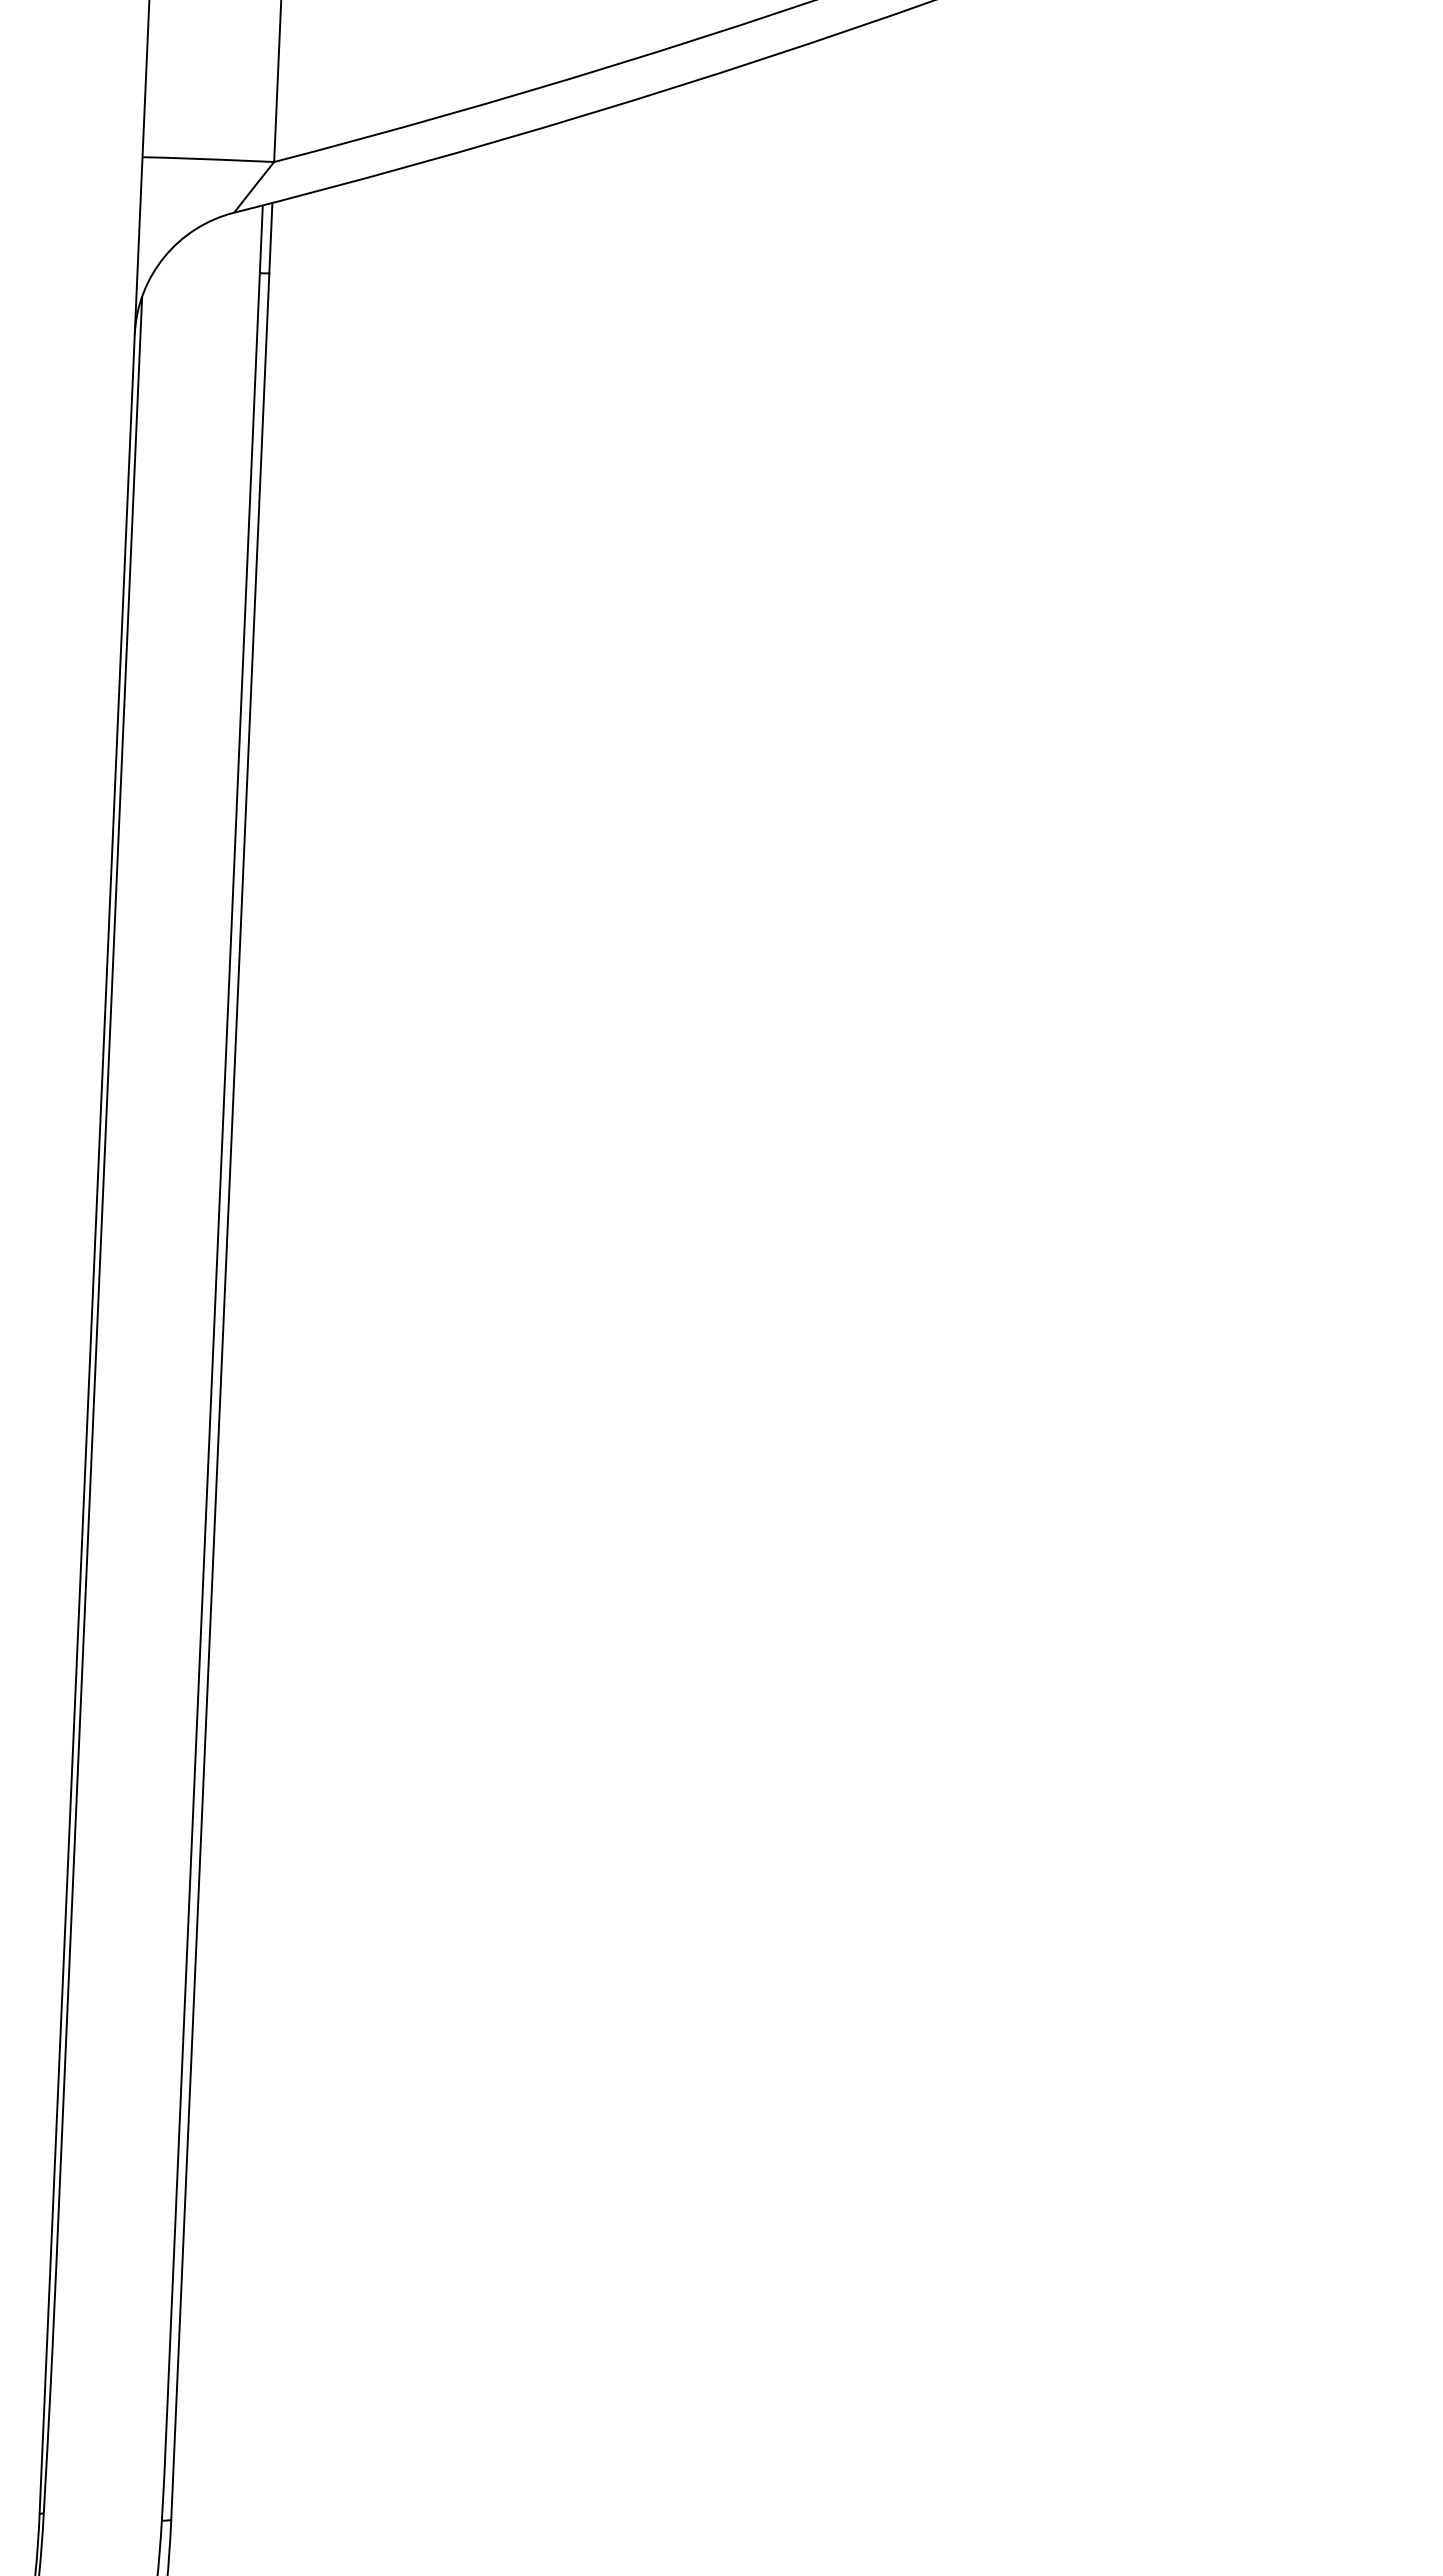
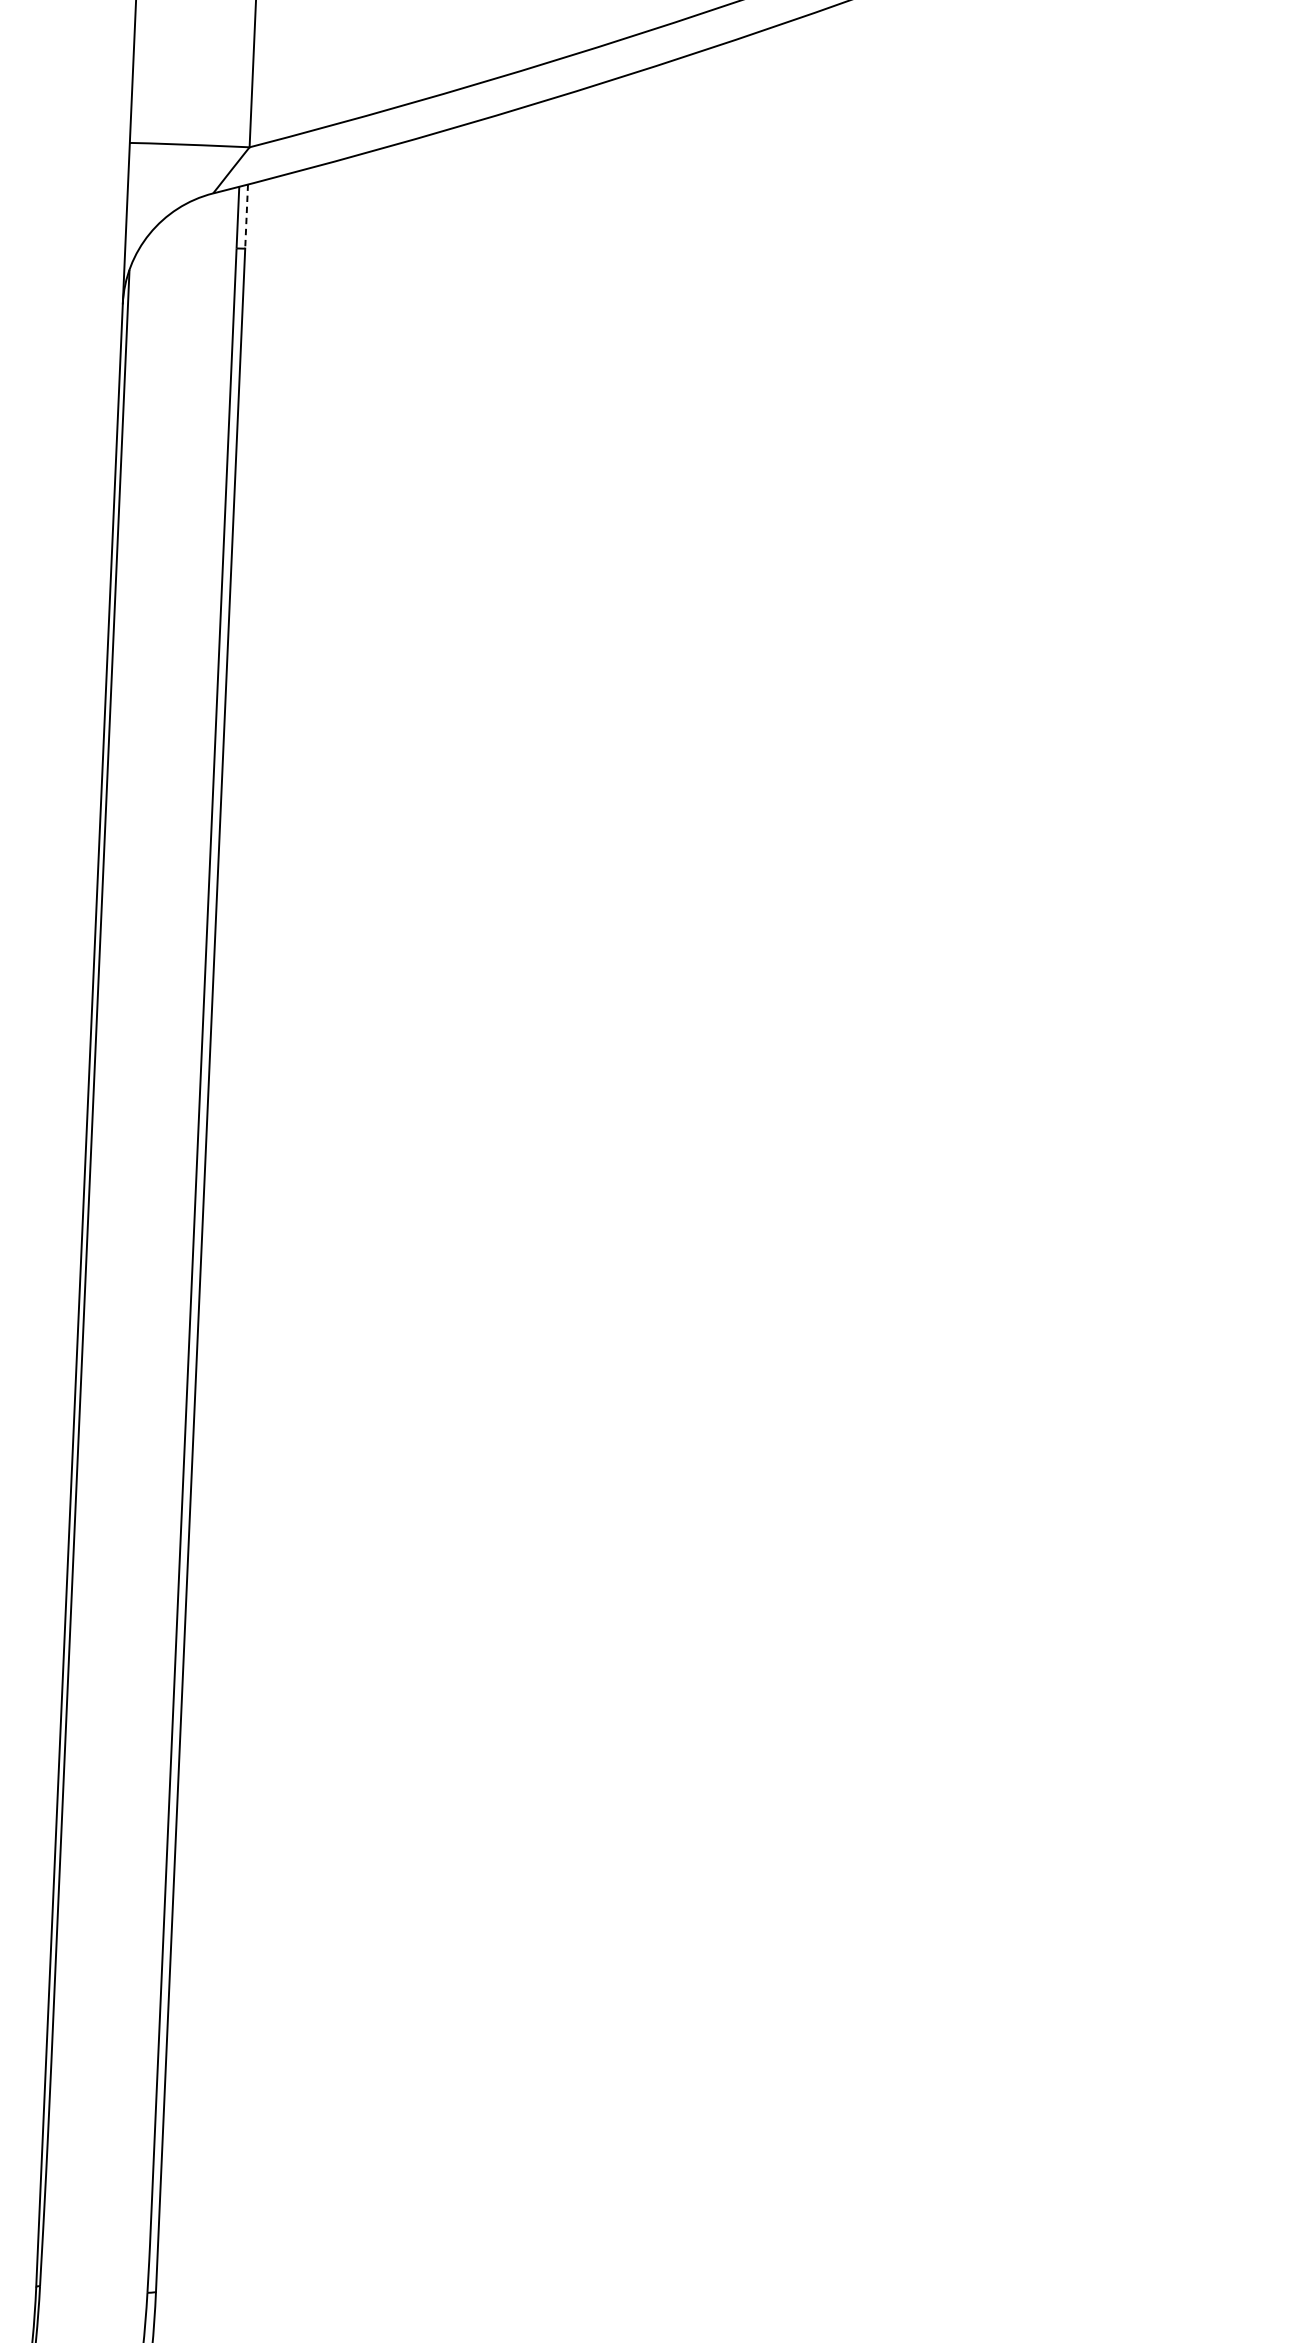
line: (270, 238) -> (246, 216), solid -> dashed

